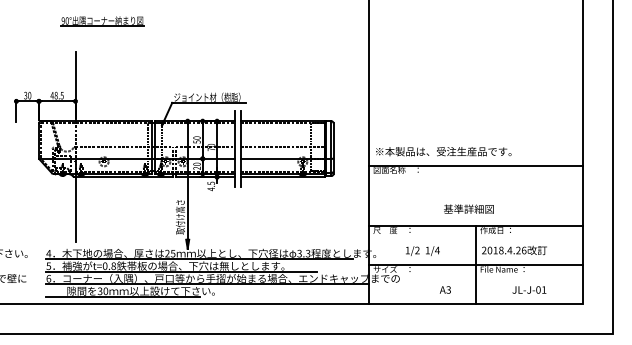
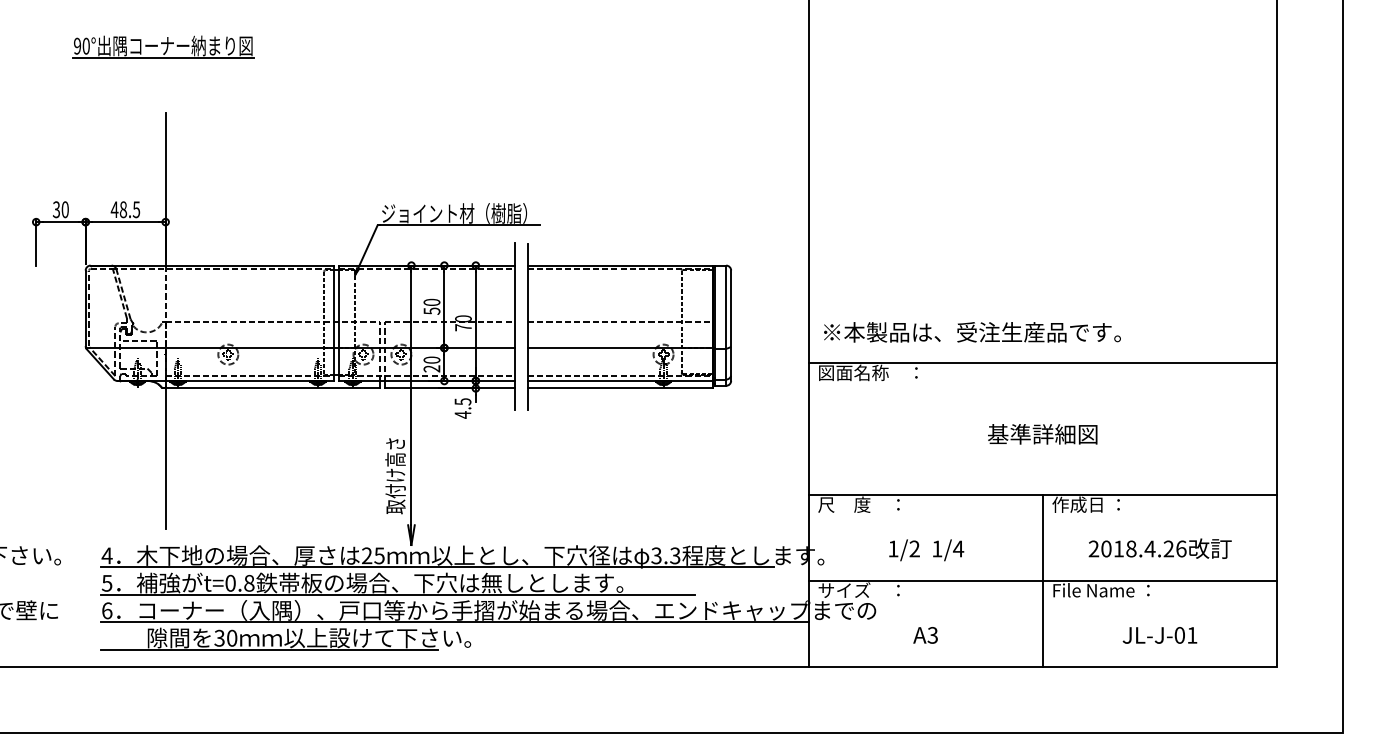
part: (102, 21) -> (163, 47), moved
text: (468, 208) -> (1041, 432), moved
text: (514, 250) -> (1160, 548), moved
text: (444, 289) -> (923, 634), moved

